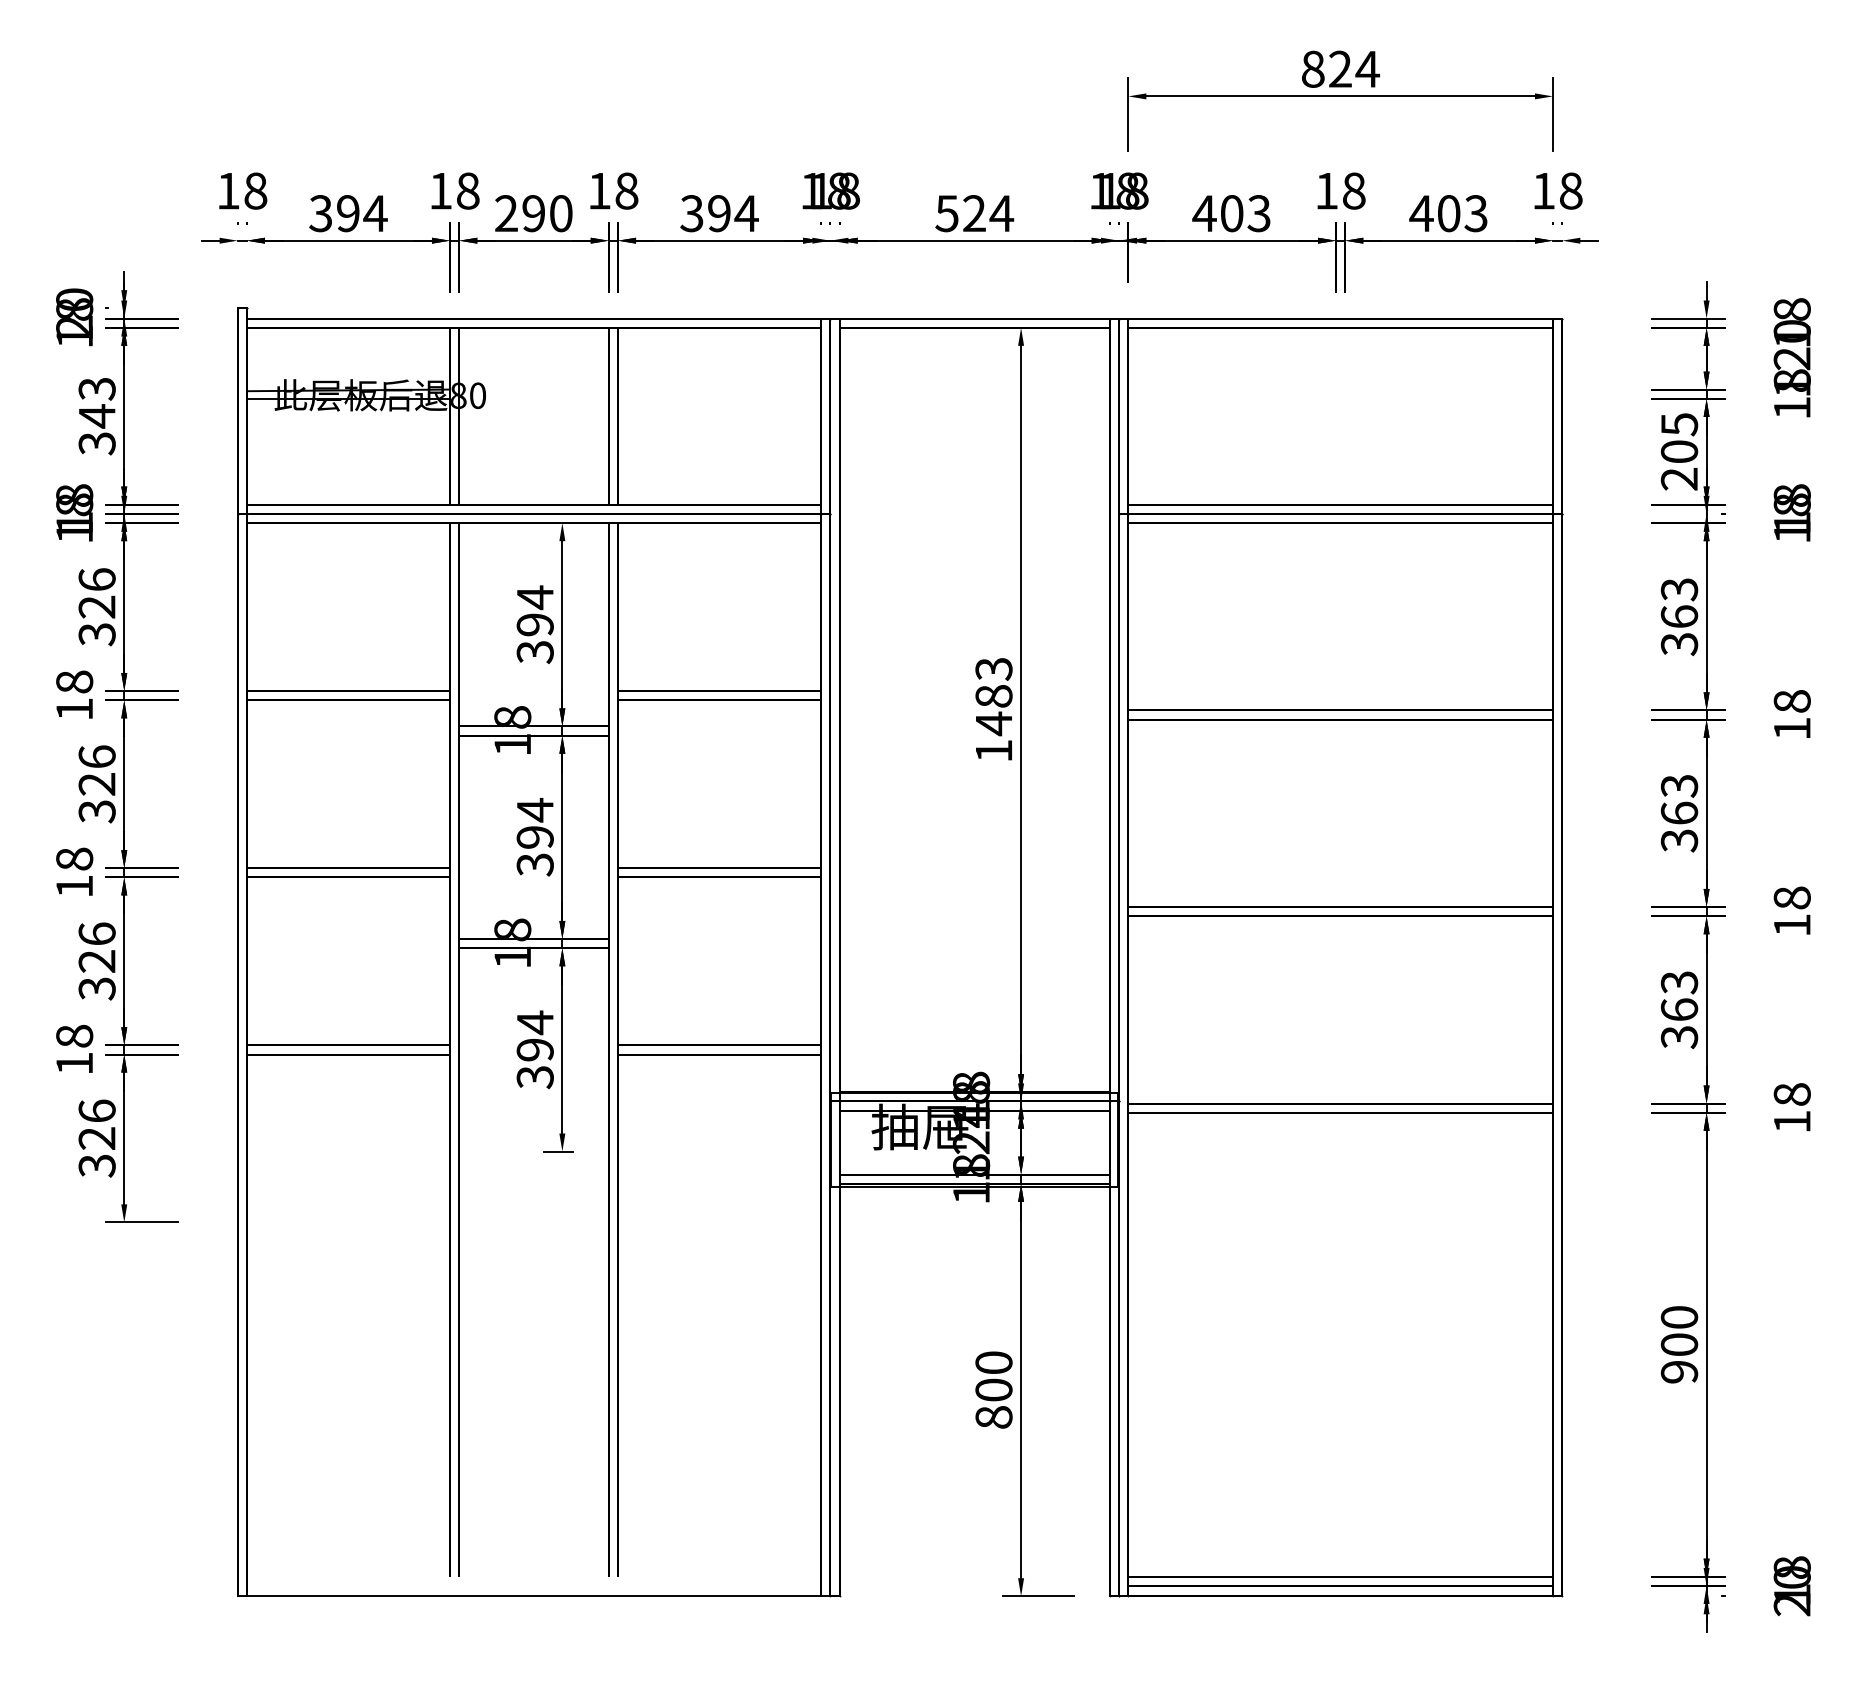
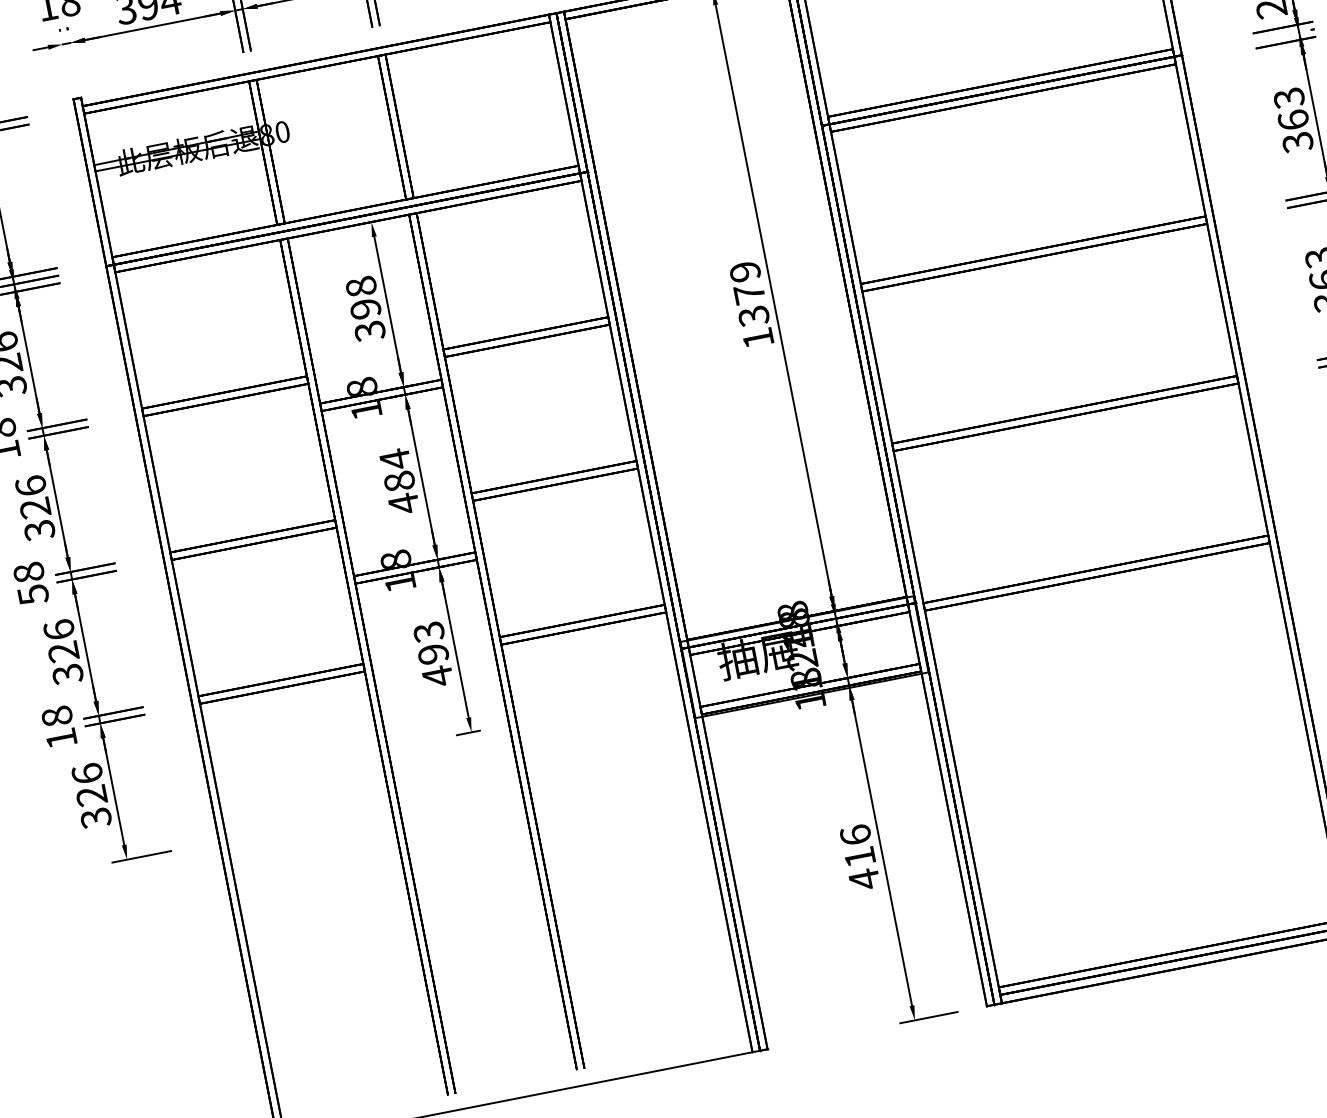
text: (534, 597) -> (360, 286), 394 -> 398
text: (993, 697) -> (749, 294), 1483 -> 1379
text: (534, 851) -> (401, 493), 394 -> 484
text: (74, 886) -> (33, 594), 18 -> 58
text: (534, 1049) -> (432, 653), 394 -> 493
text: (993, 1390) -> (859, 857), 800 -> 416

